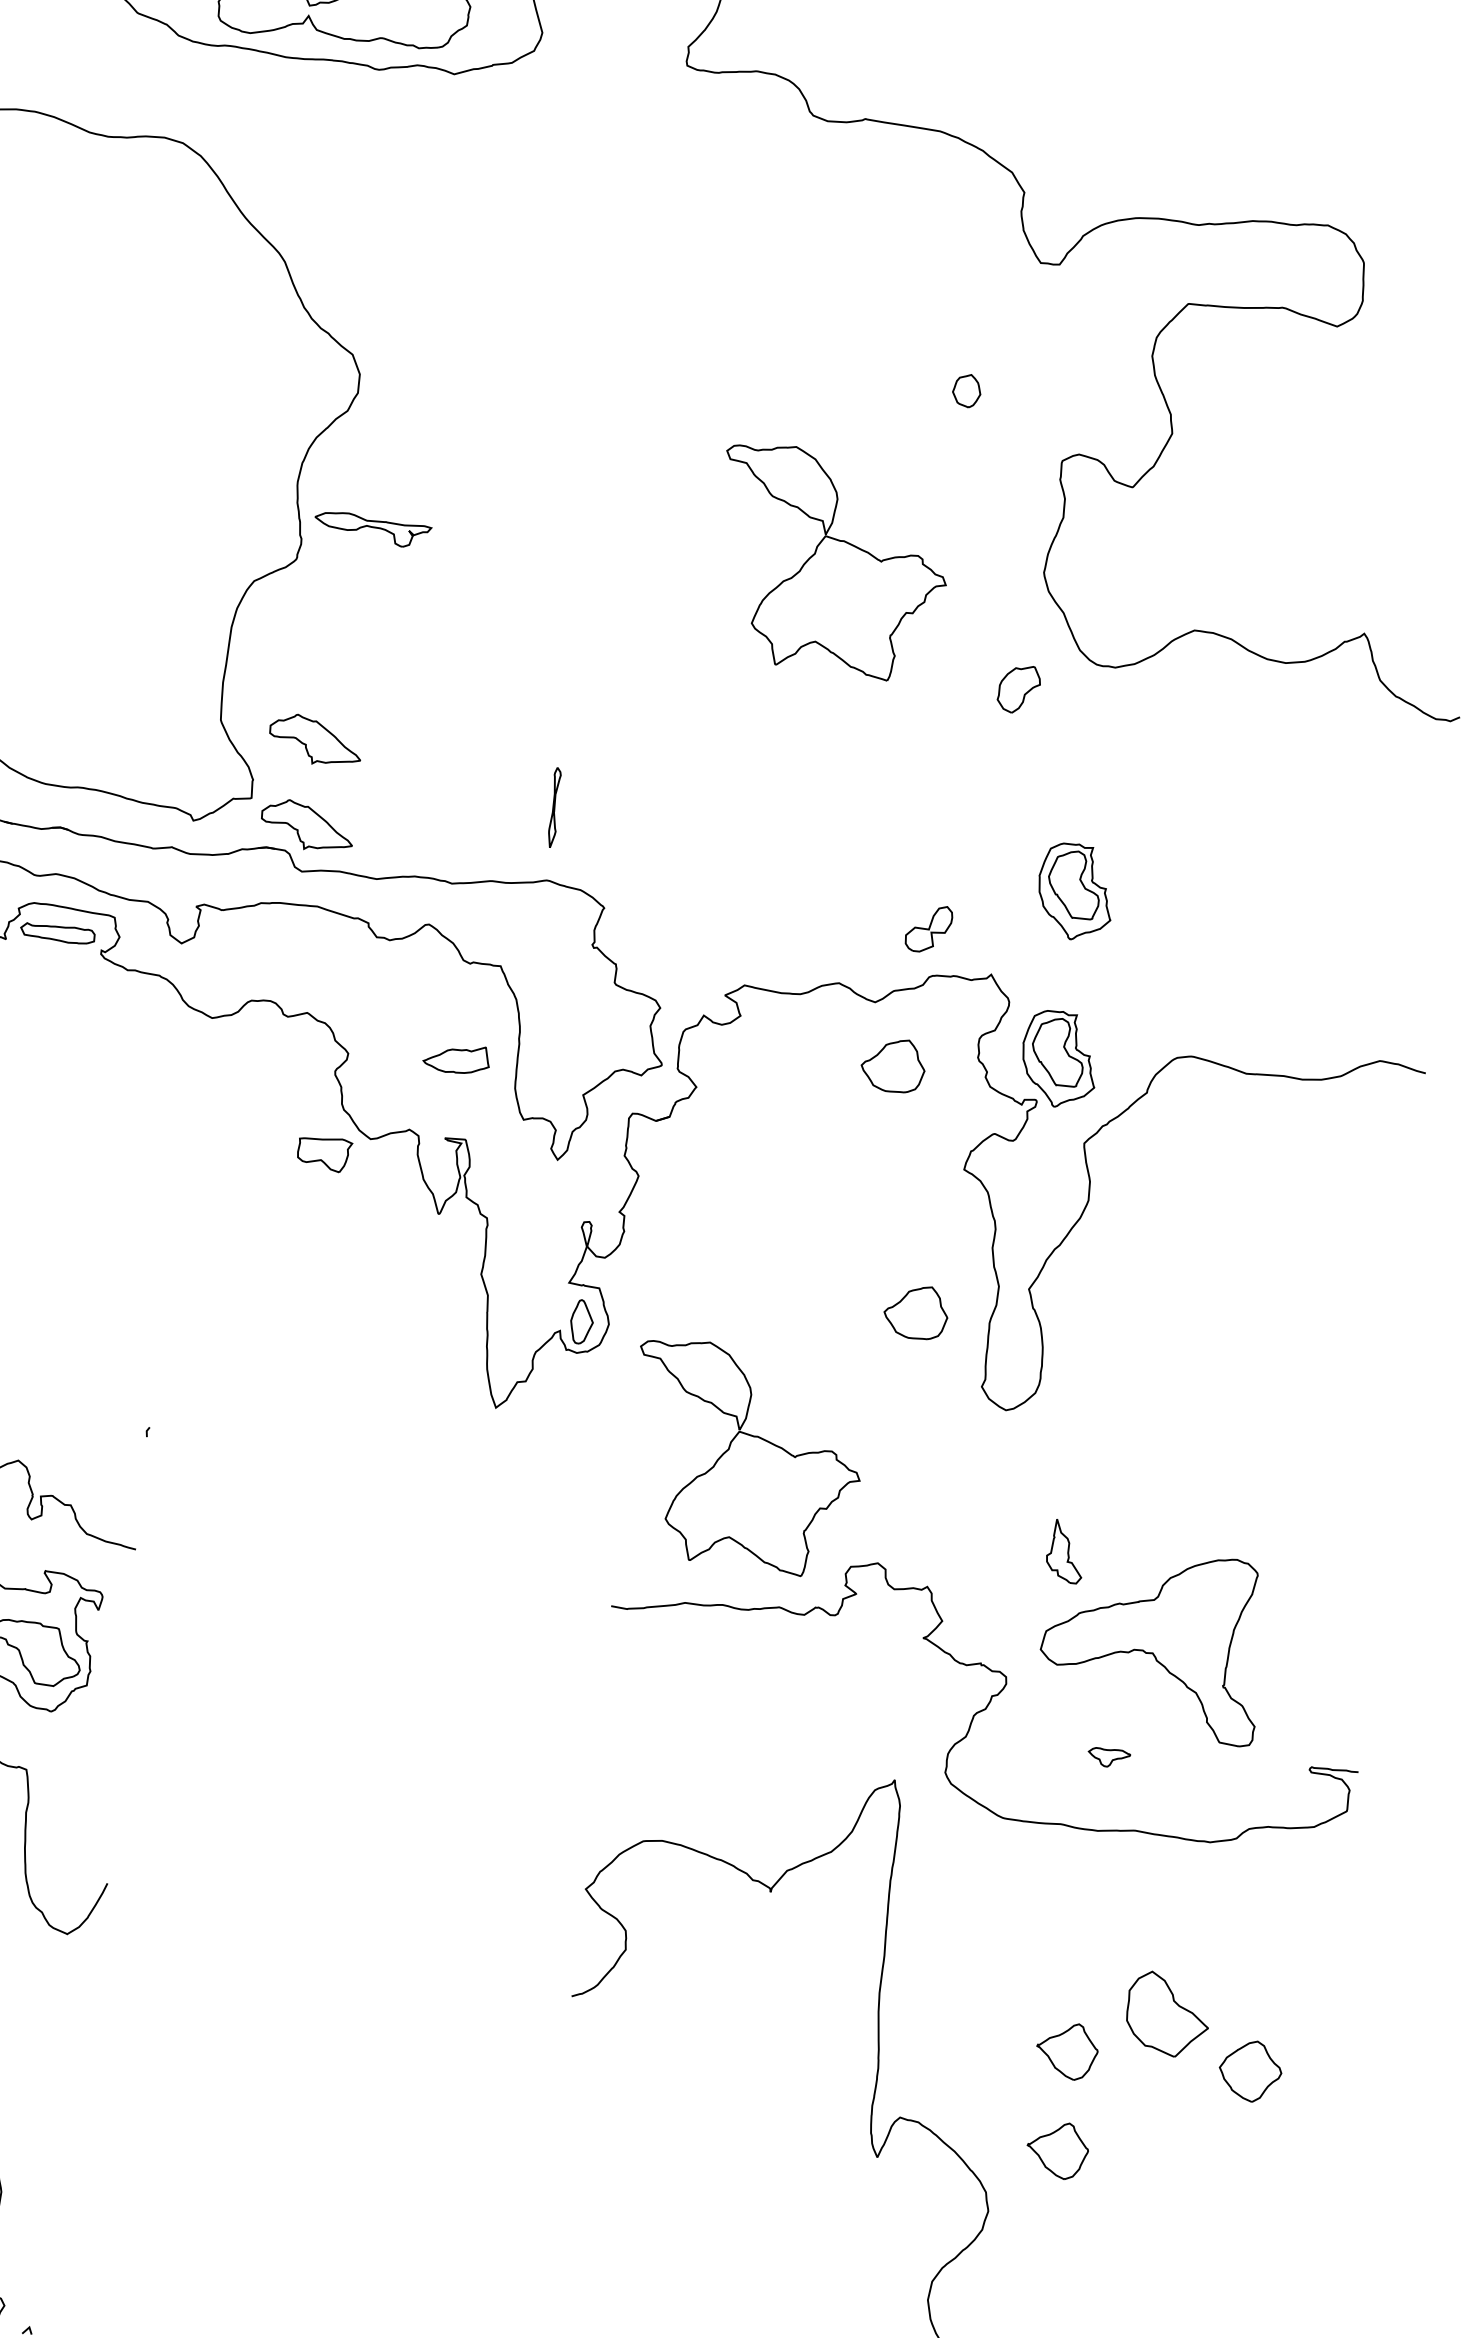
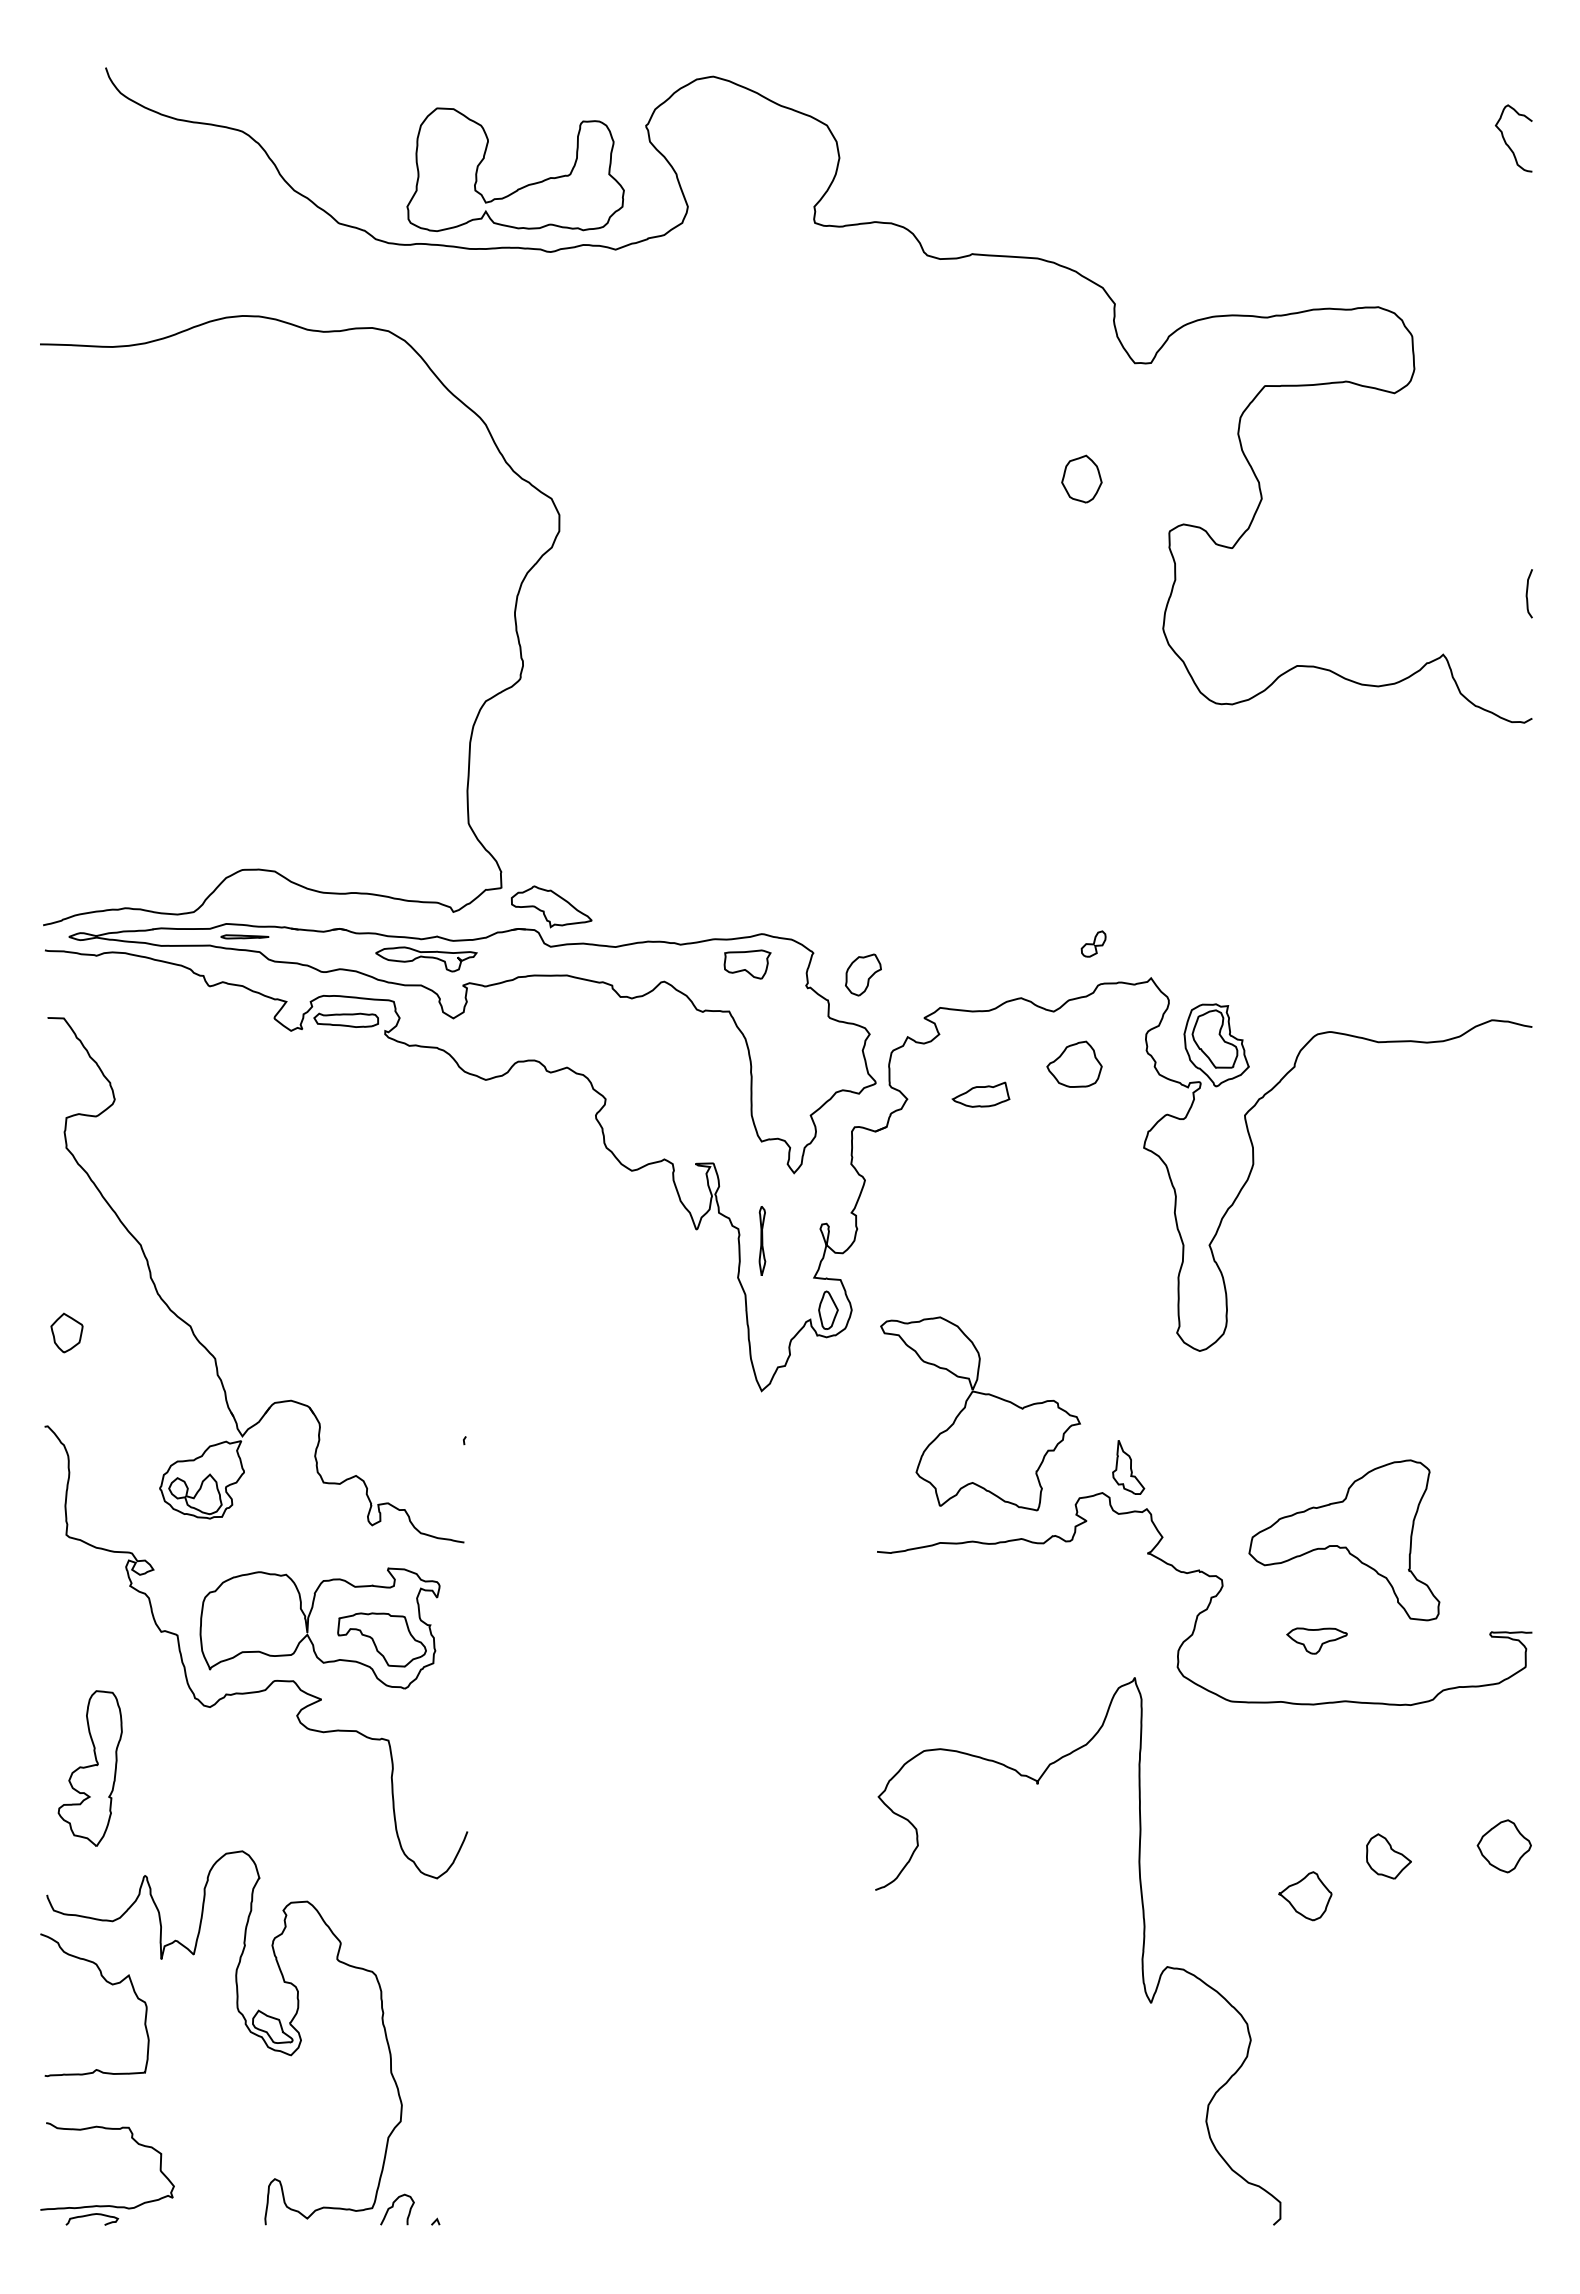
part: (966, 390) -> (1081, 478), size x1.67
part: (372, 529) -> (426, 959), moved
part: (832, 562) -> (980, 637), removed
part: (1019, 688) -> (863, 974), moved
part: (315, 739) -> (551, 832), removed
part: (554, 807) -> (762, 1240), moved
part: (1075, 892) -> (1216, 900), removed
part: (928, 928) -> (1093, 943), size x0.62
part: (455, 1058) -> (980, 1094), moved
part: (324, 1154) -> (747, 964), moved
part: (916, 1311) -> (1114, 1273), removed
part: (1065, 1551) -> (1128, 1467), moved
part: (1108, 1757) -> (1316, 1640), size x1.67
part: (1167, 2014) -> (1388, 1856), size x0.62
part: (1249, 2071) -> (1503, 1846), moved
part: (1057, 2150) -> (1305, 1982), removed

